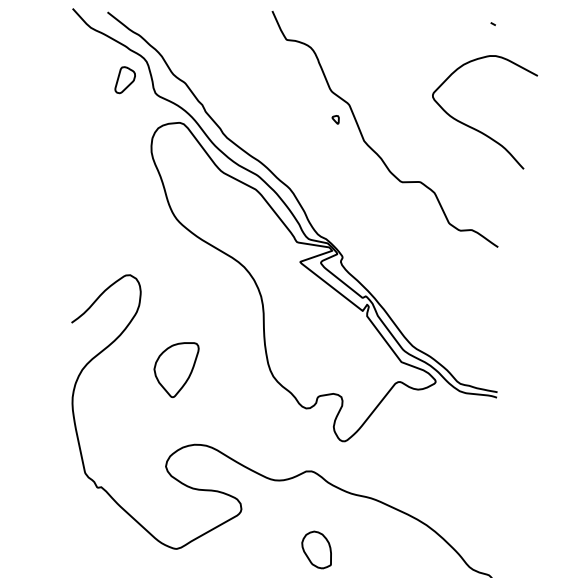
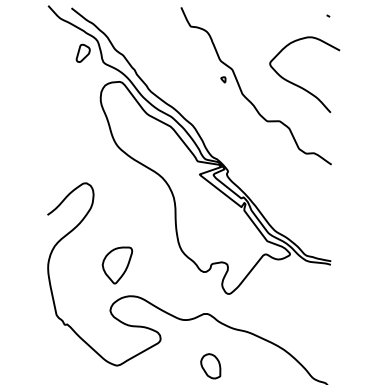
curve: (476, 128) -> (299, 85), moved
part: (176, 370) -> (117, 265), moved

